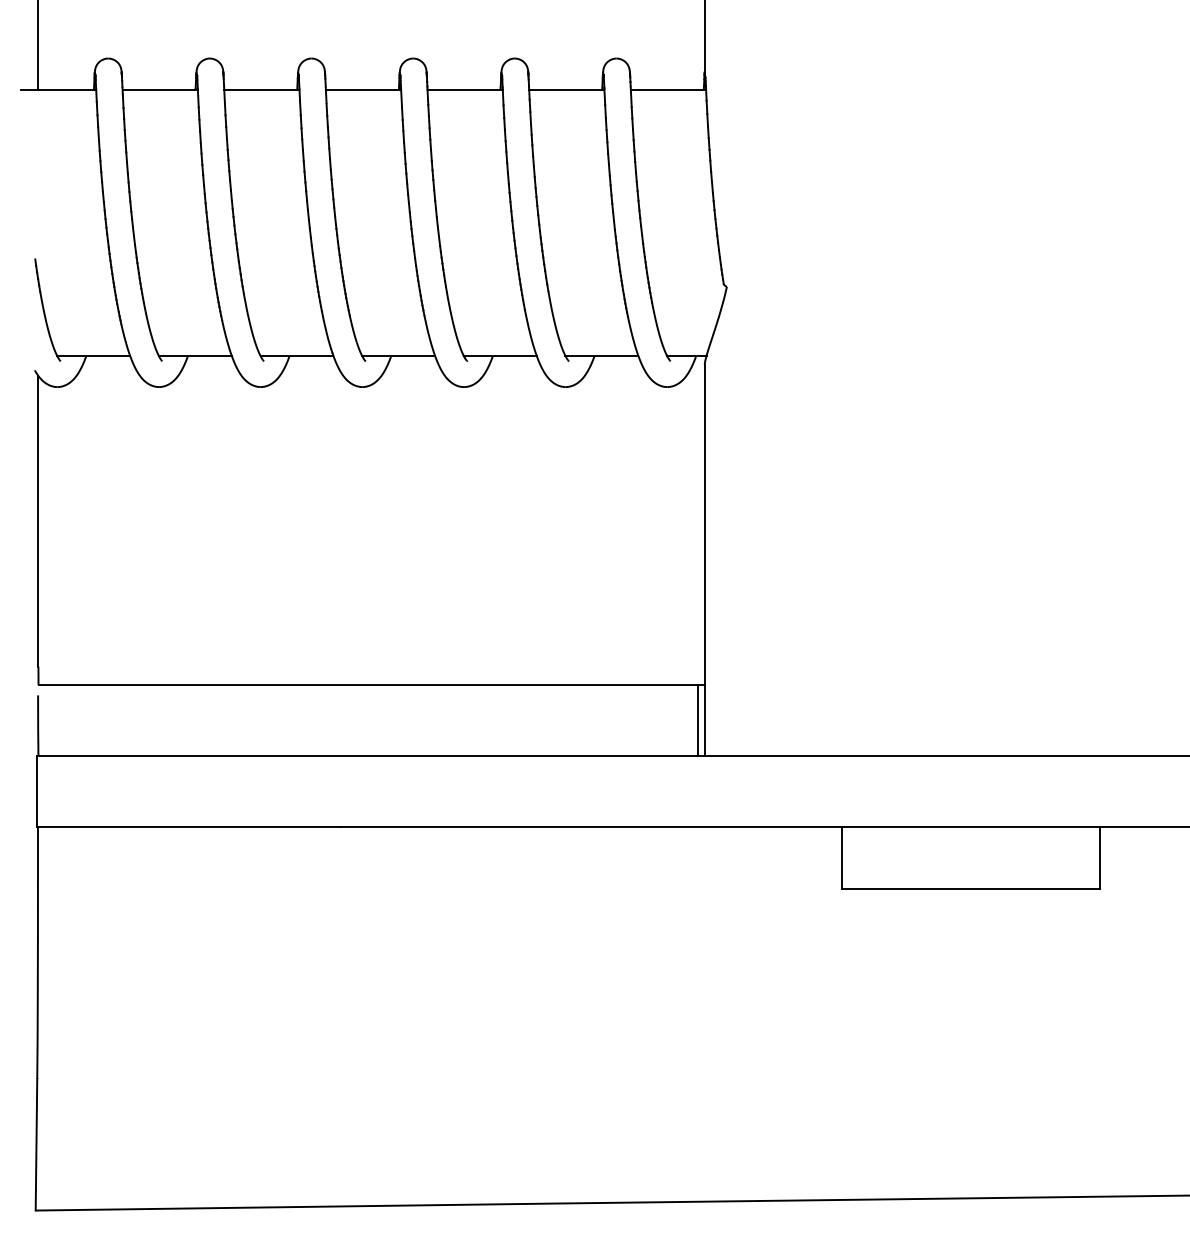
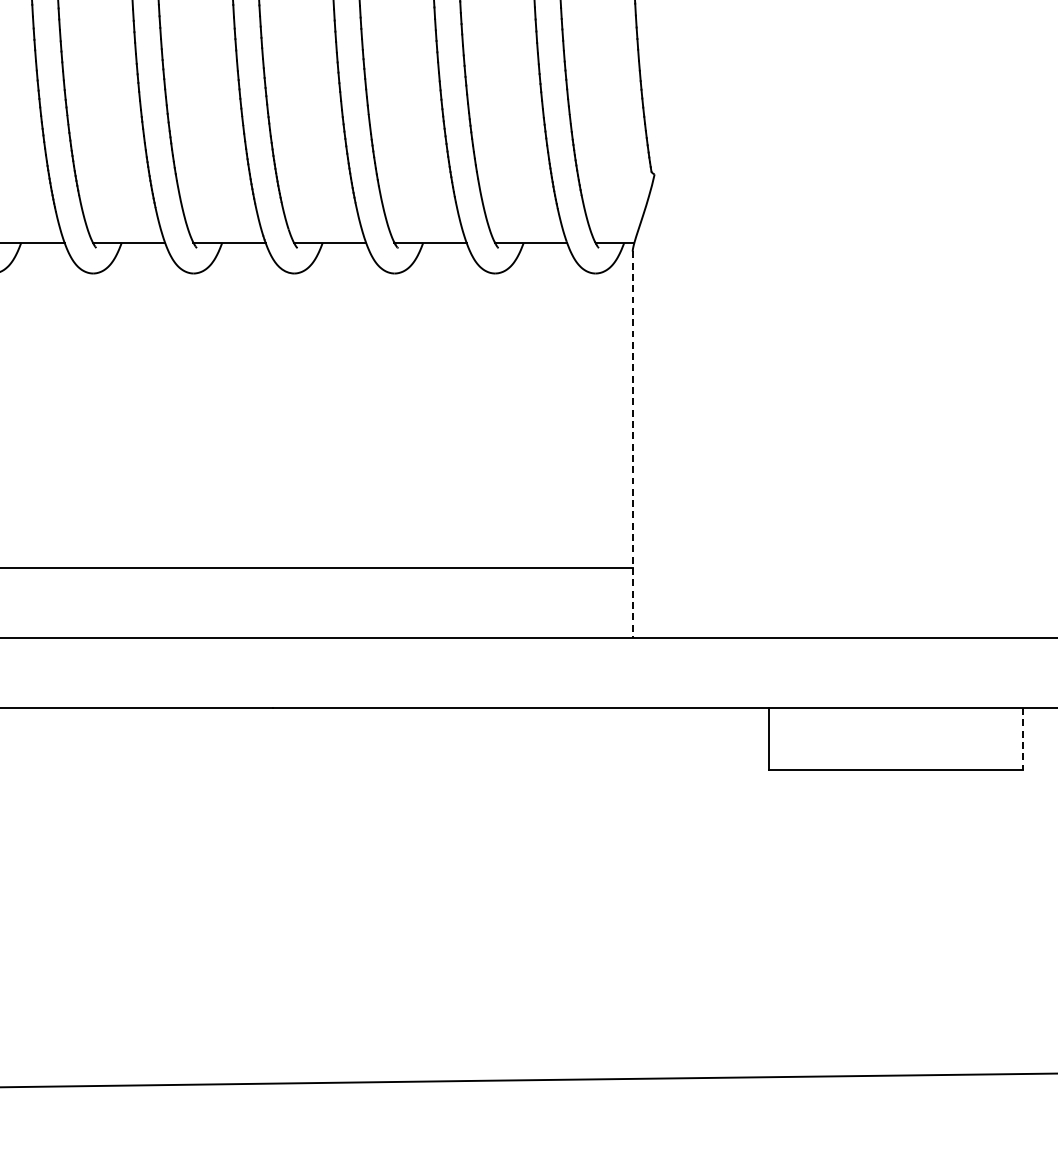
line: (704, 560) -> (632, 444), solid -> dashed
line: (698, 719) -> (626, 602), removed
line: (1099, 858) -> (1022, 739), solid -> dashed

